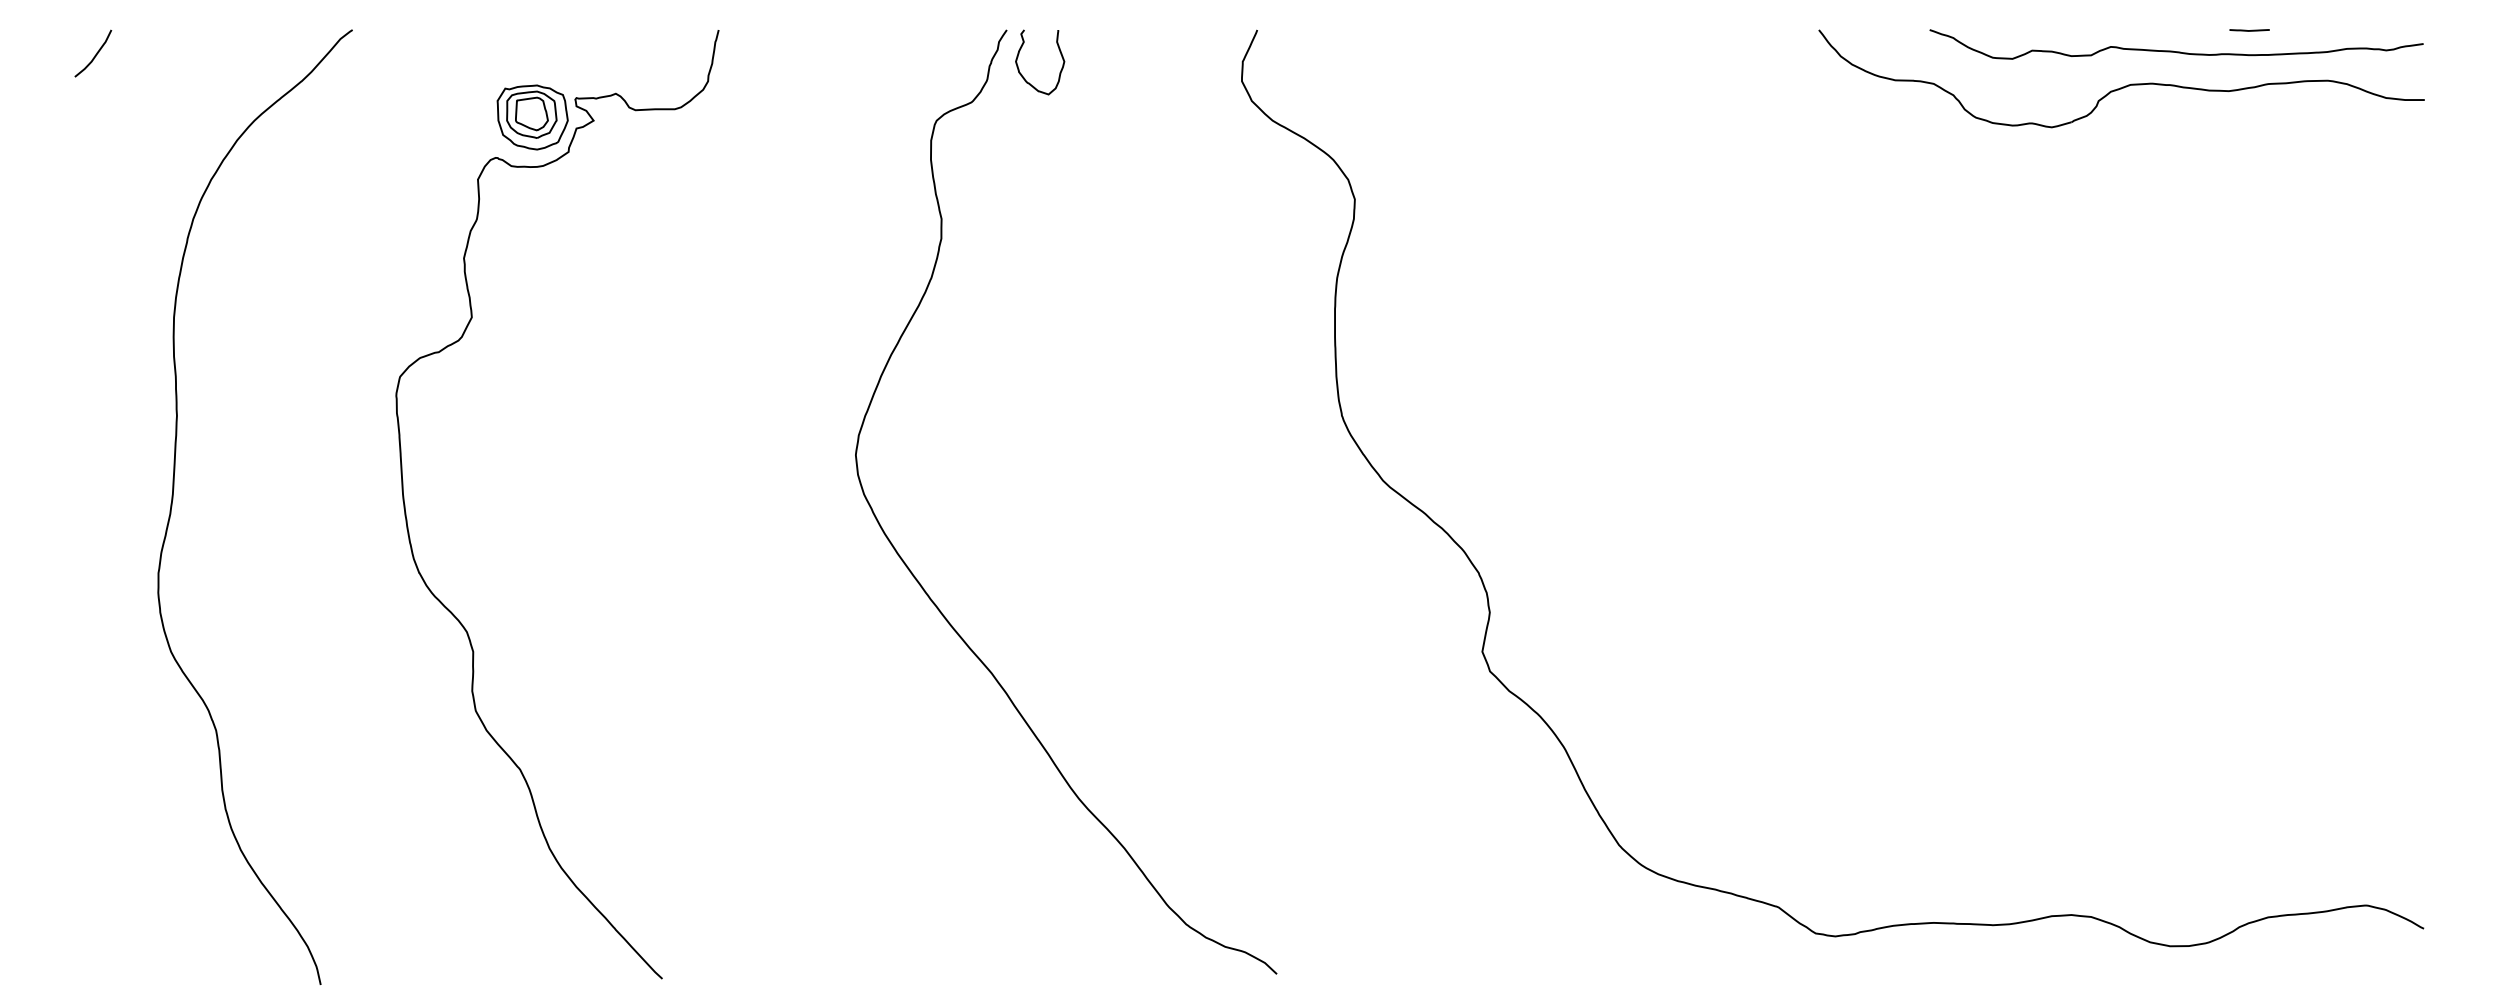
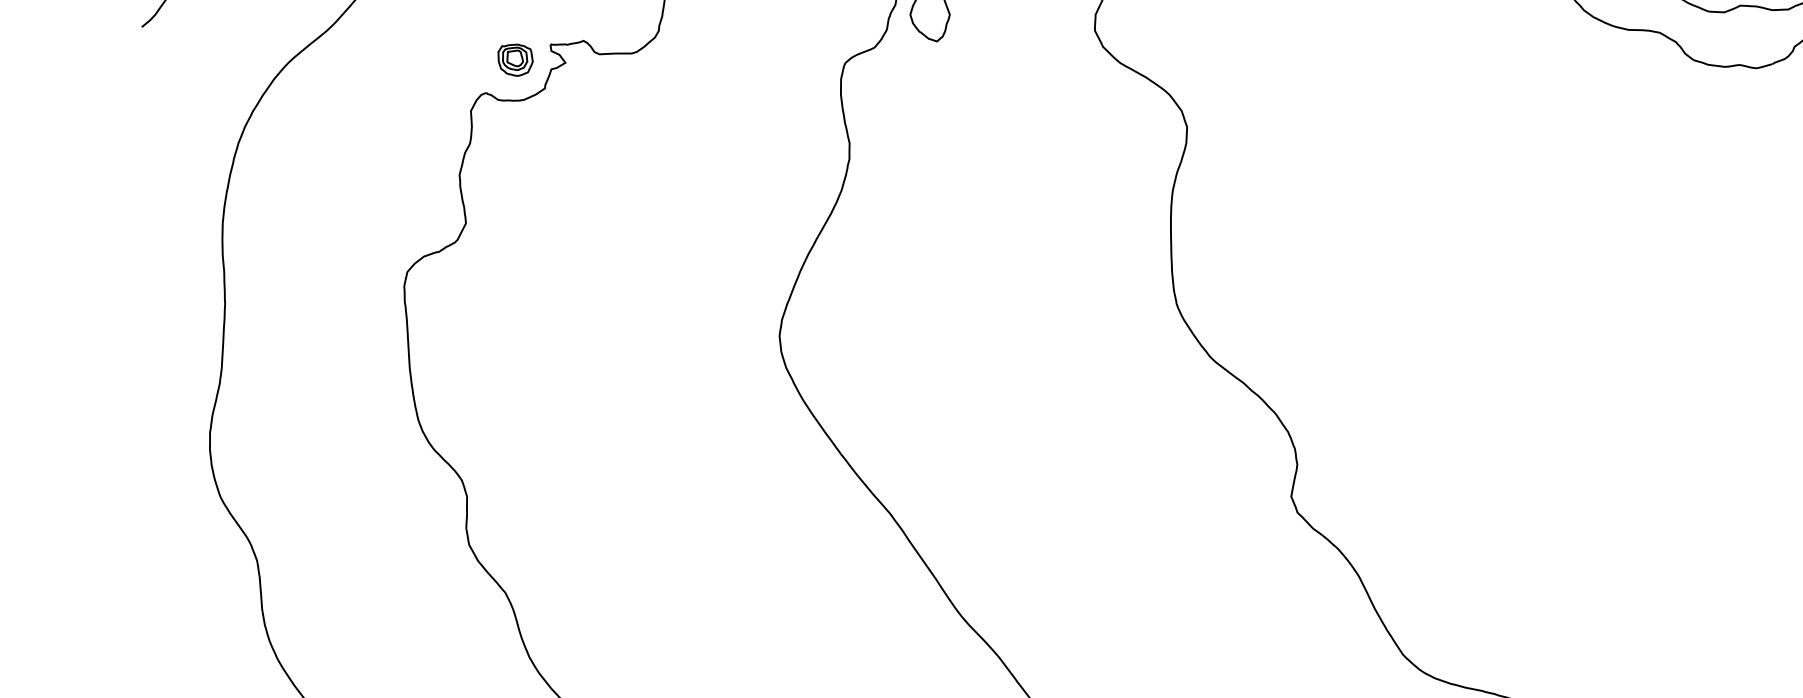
part: (532, 117) -> (515, 60), size x0.6

